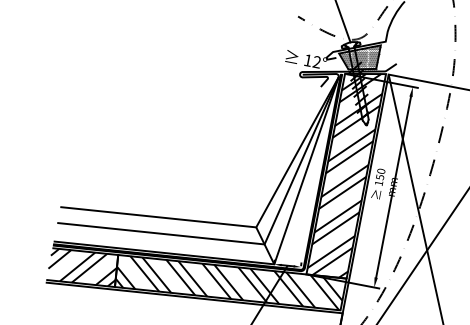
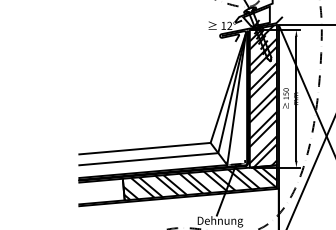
hatch: (358, 55) -> (256, 16), removed
hatch: (83, 267) -> (101, 191), removed

